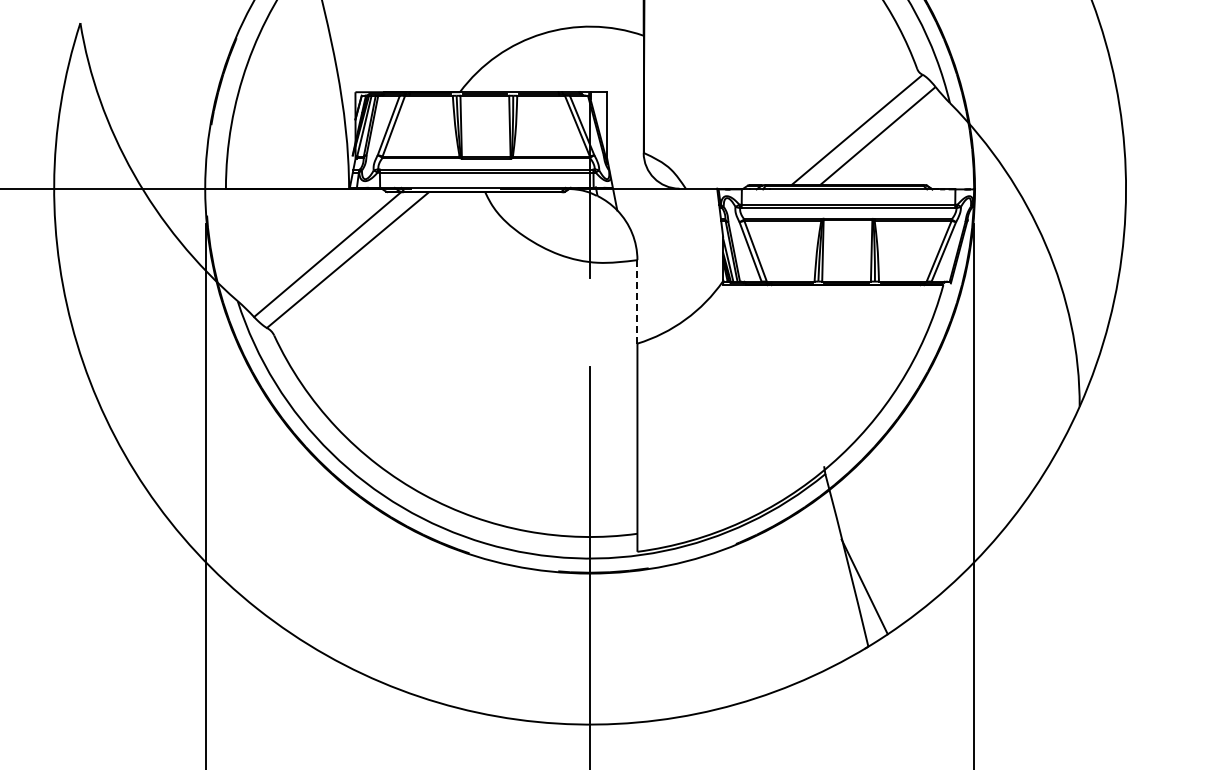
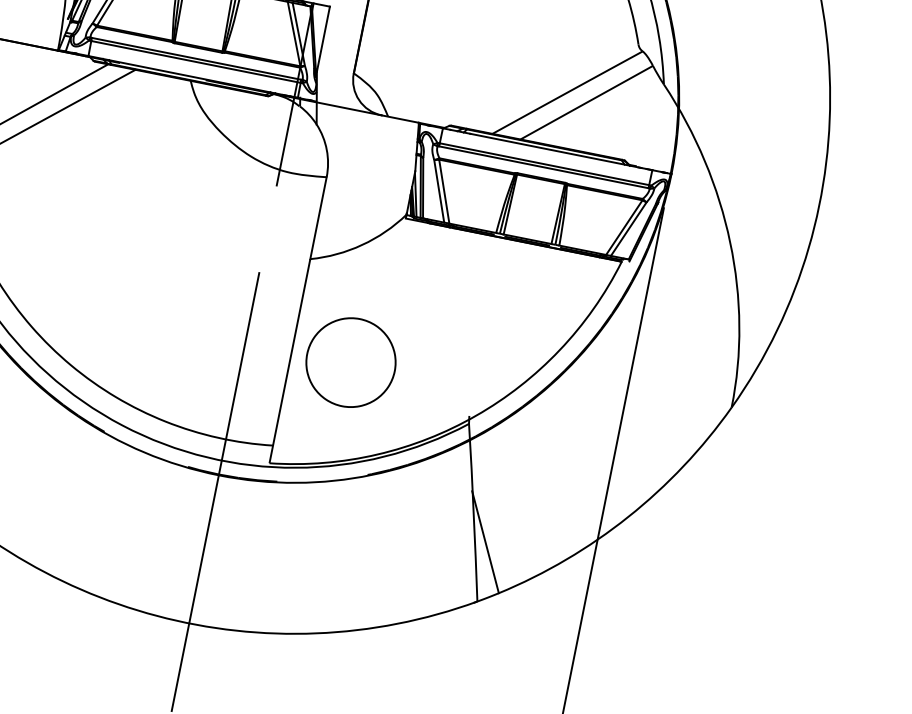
line: (637, 301) -> (318, 217), dashed -> solid
part: (697, 436) -> (351, 361), added

